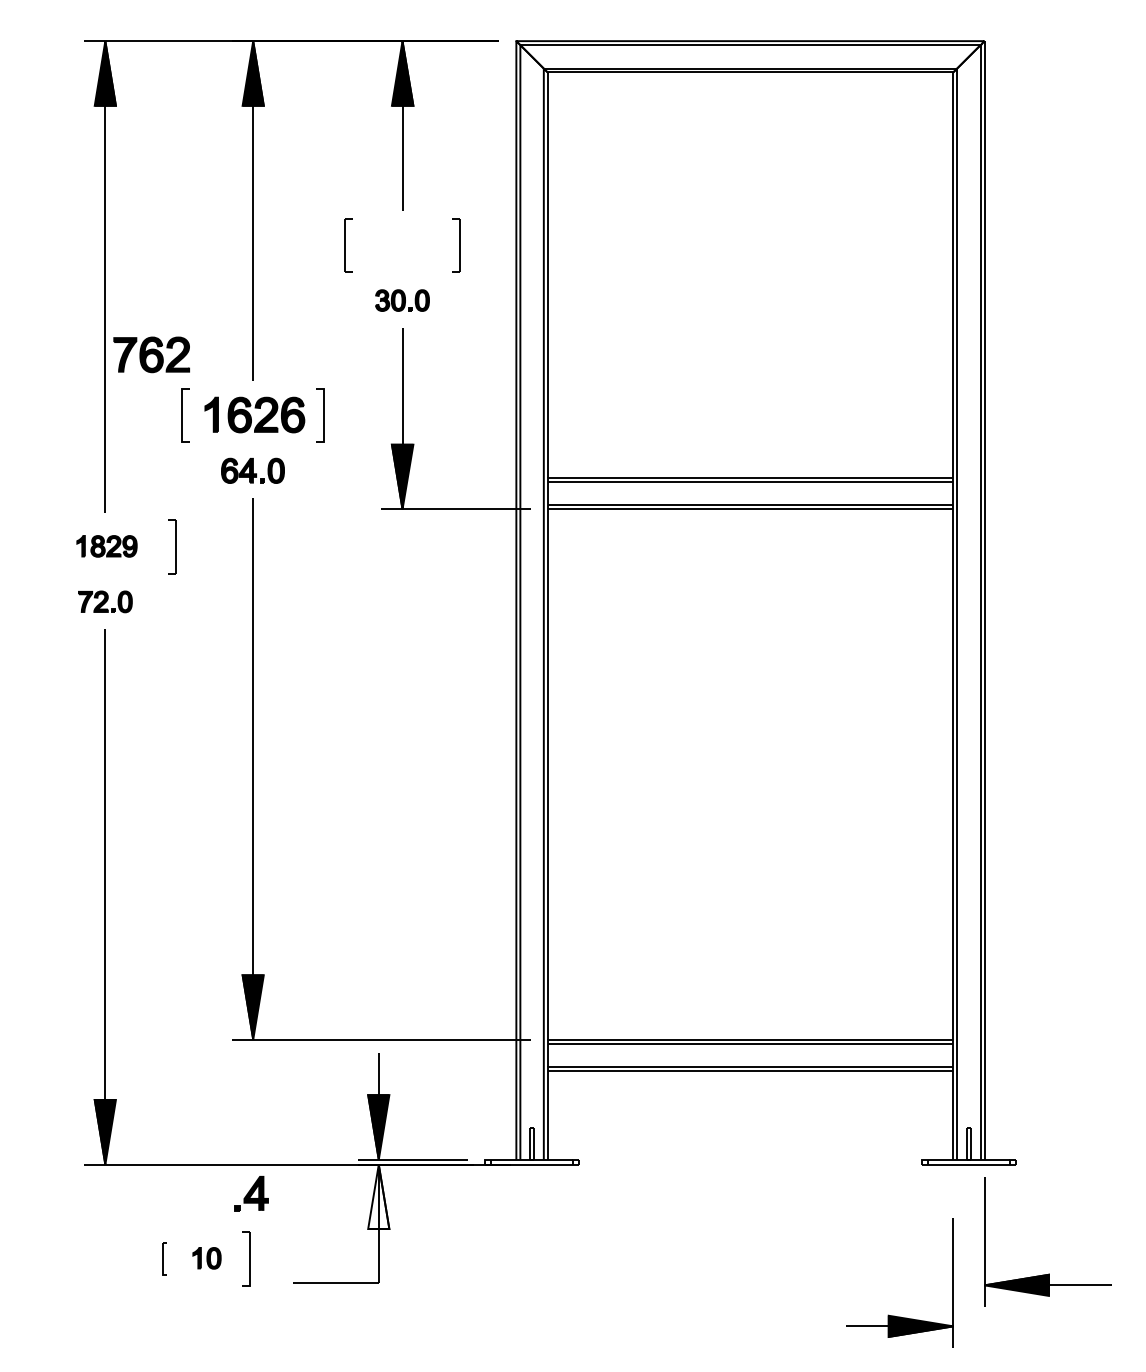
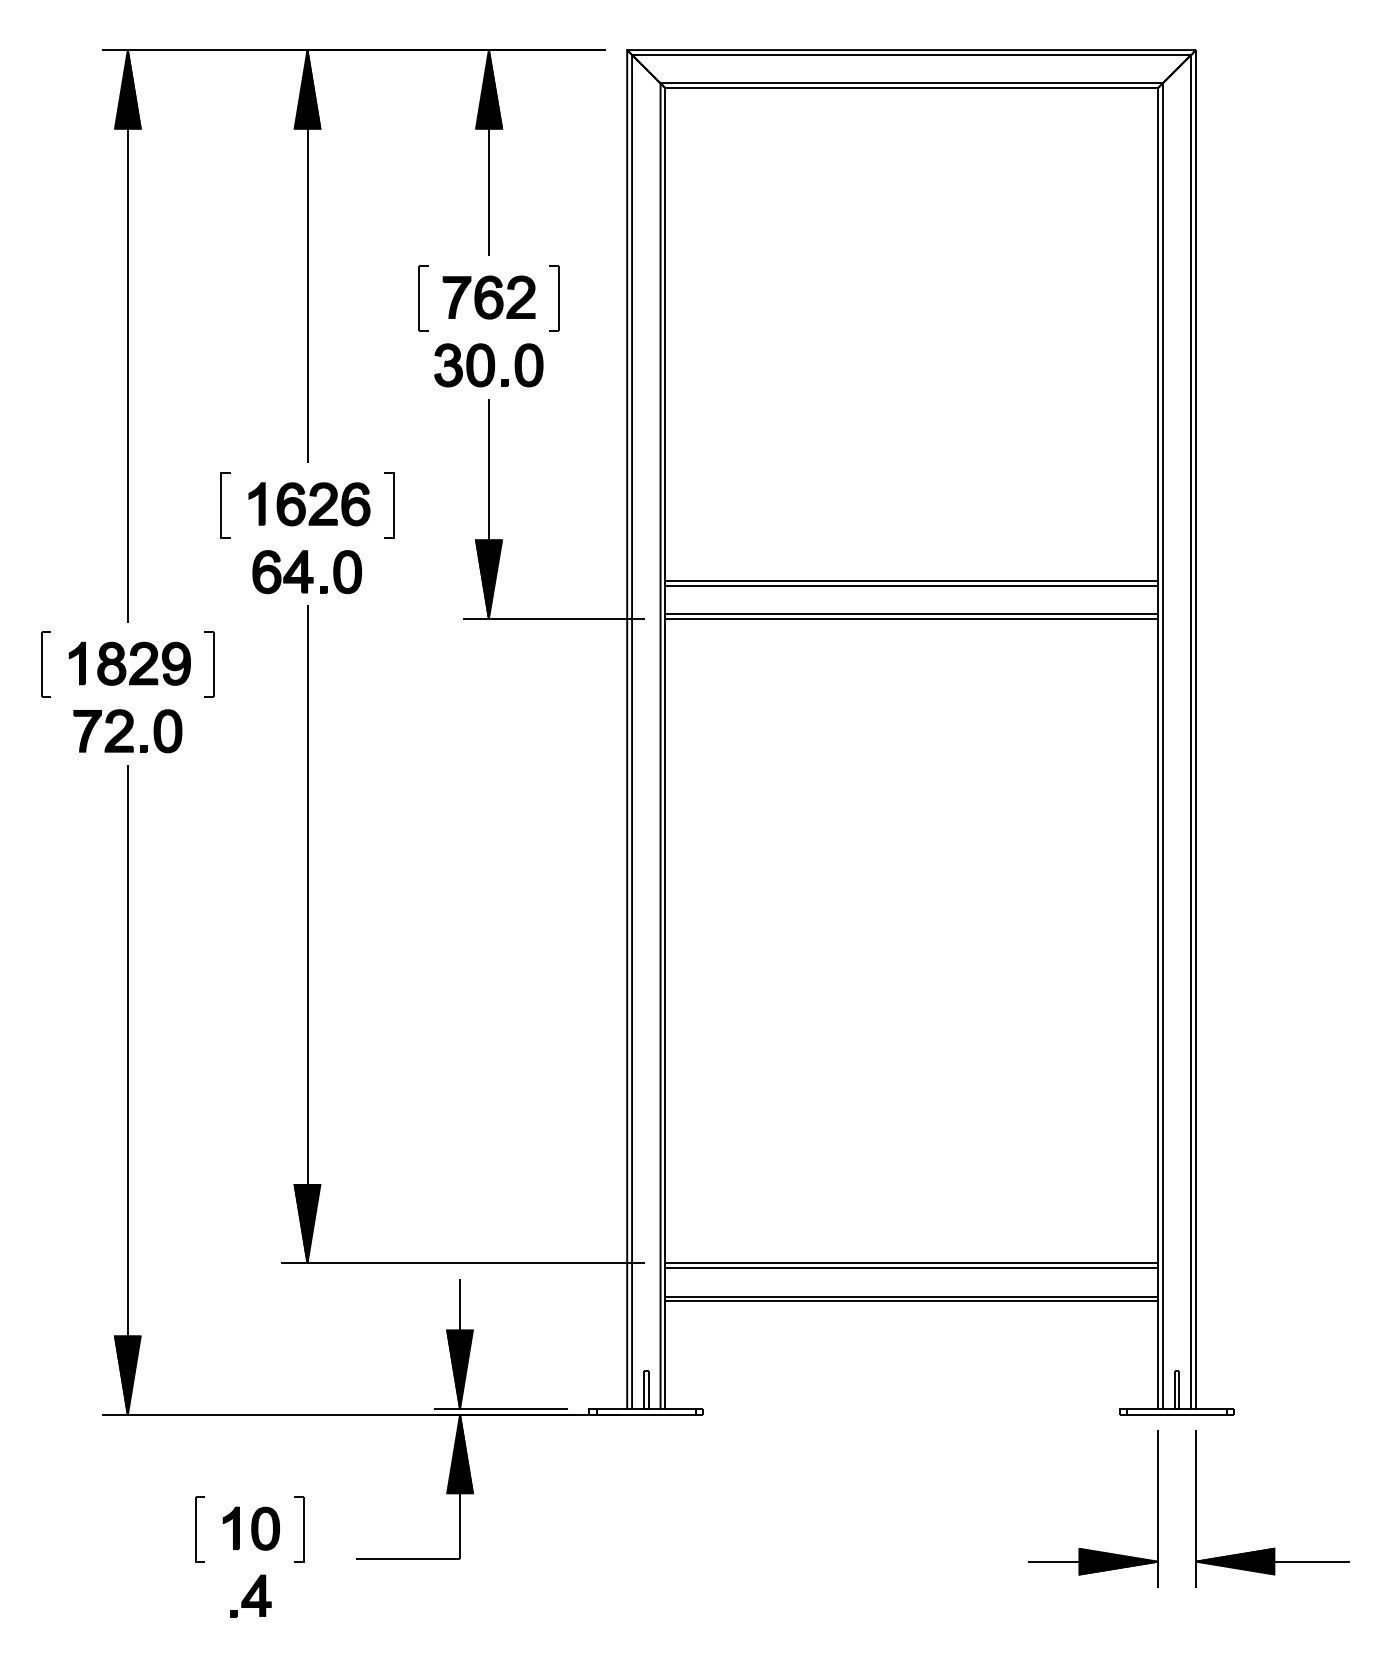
part: (402, 300) -> (488, 365), size x1.67
part: (151, 354) -> (488, 297), moved
part: (252, 470) -> (306, 571), size x1.43
part: (37, 546) -> (45, 664), added
part: (106, 546) -> (129, 664), size x1.67
part: (105, 601) -> (128, 730), size x1.67
part: (251, 1193) -> (250, 1595), moved
fill: (378, 1196) -> (459, 1453), added
part: (164, 1258) -> (199, 1529), size x1.67
part: (206, 1258) -> (250, 1529), size x1.67
part: (894, 1315) -> (1086, 1548), moved

